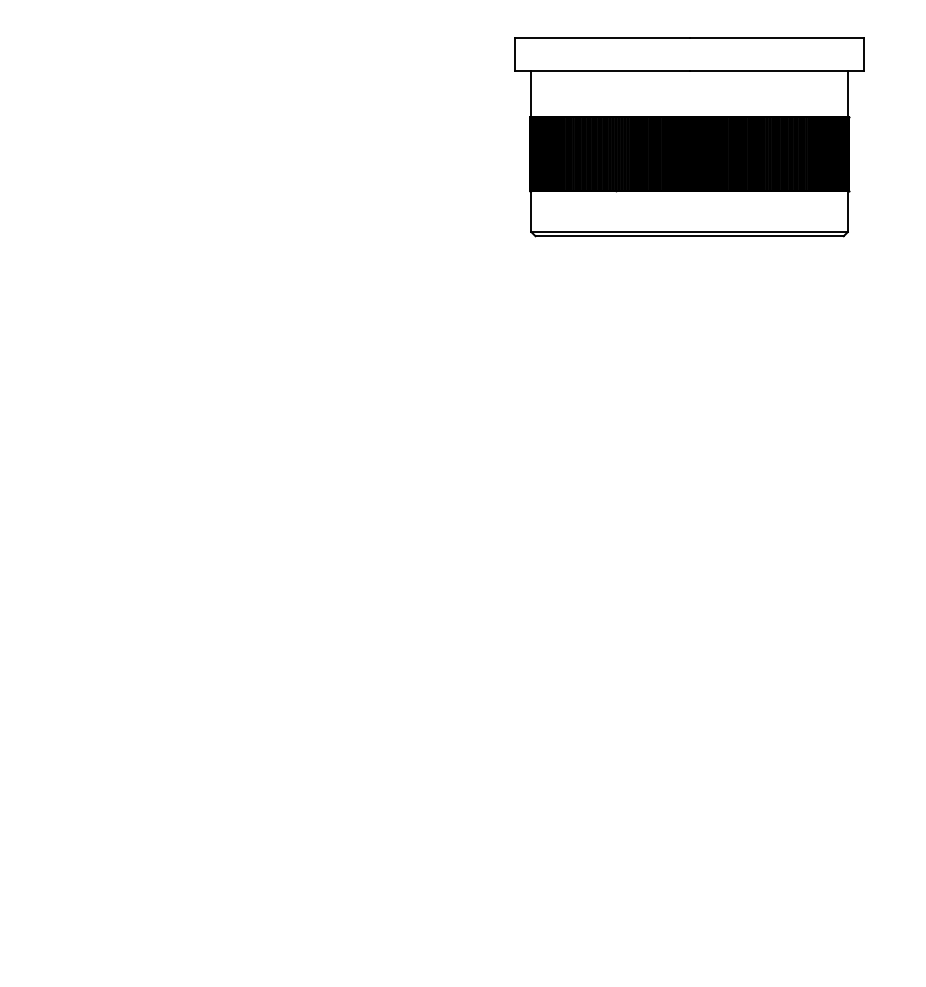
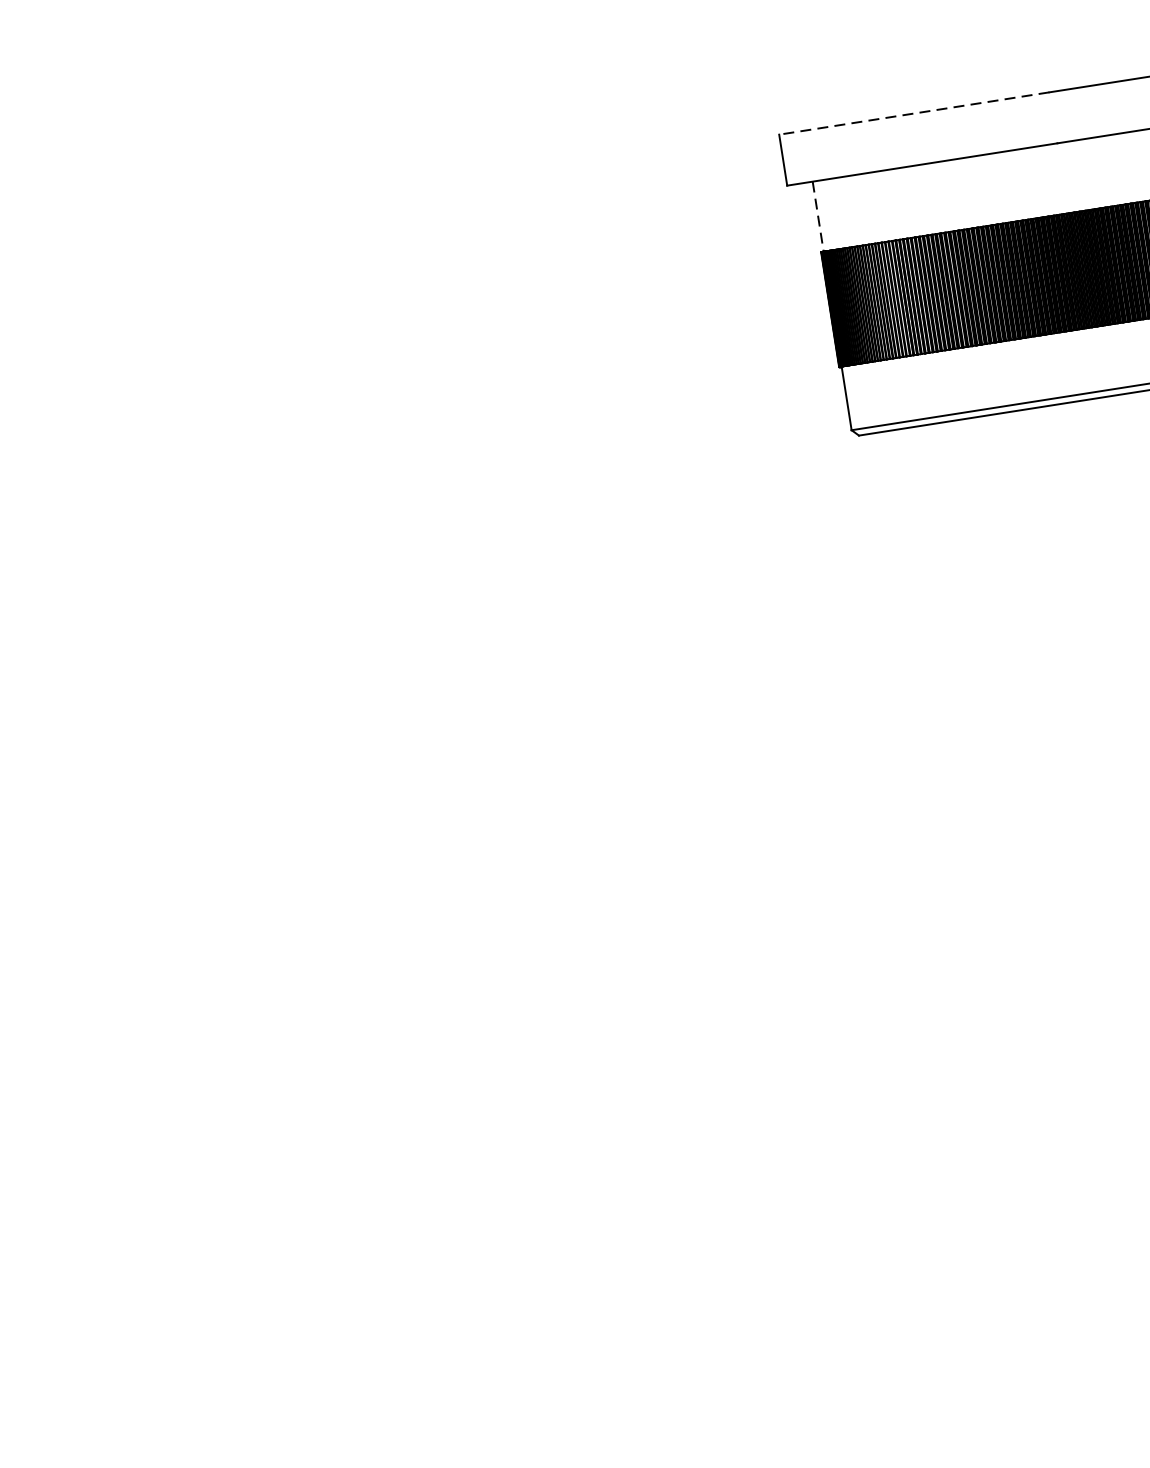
line: (601, 38) -> (913, 113), solid -> dashed
line: (531, 94) -> (818, 217), solid -> dashed

